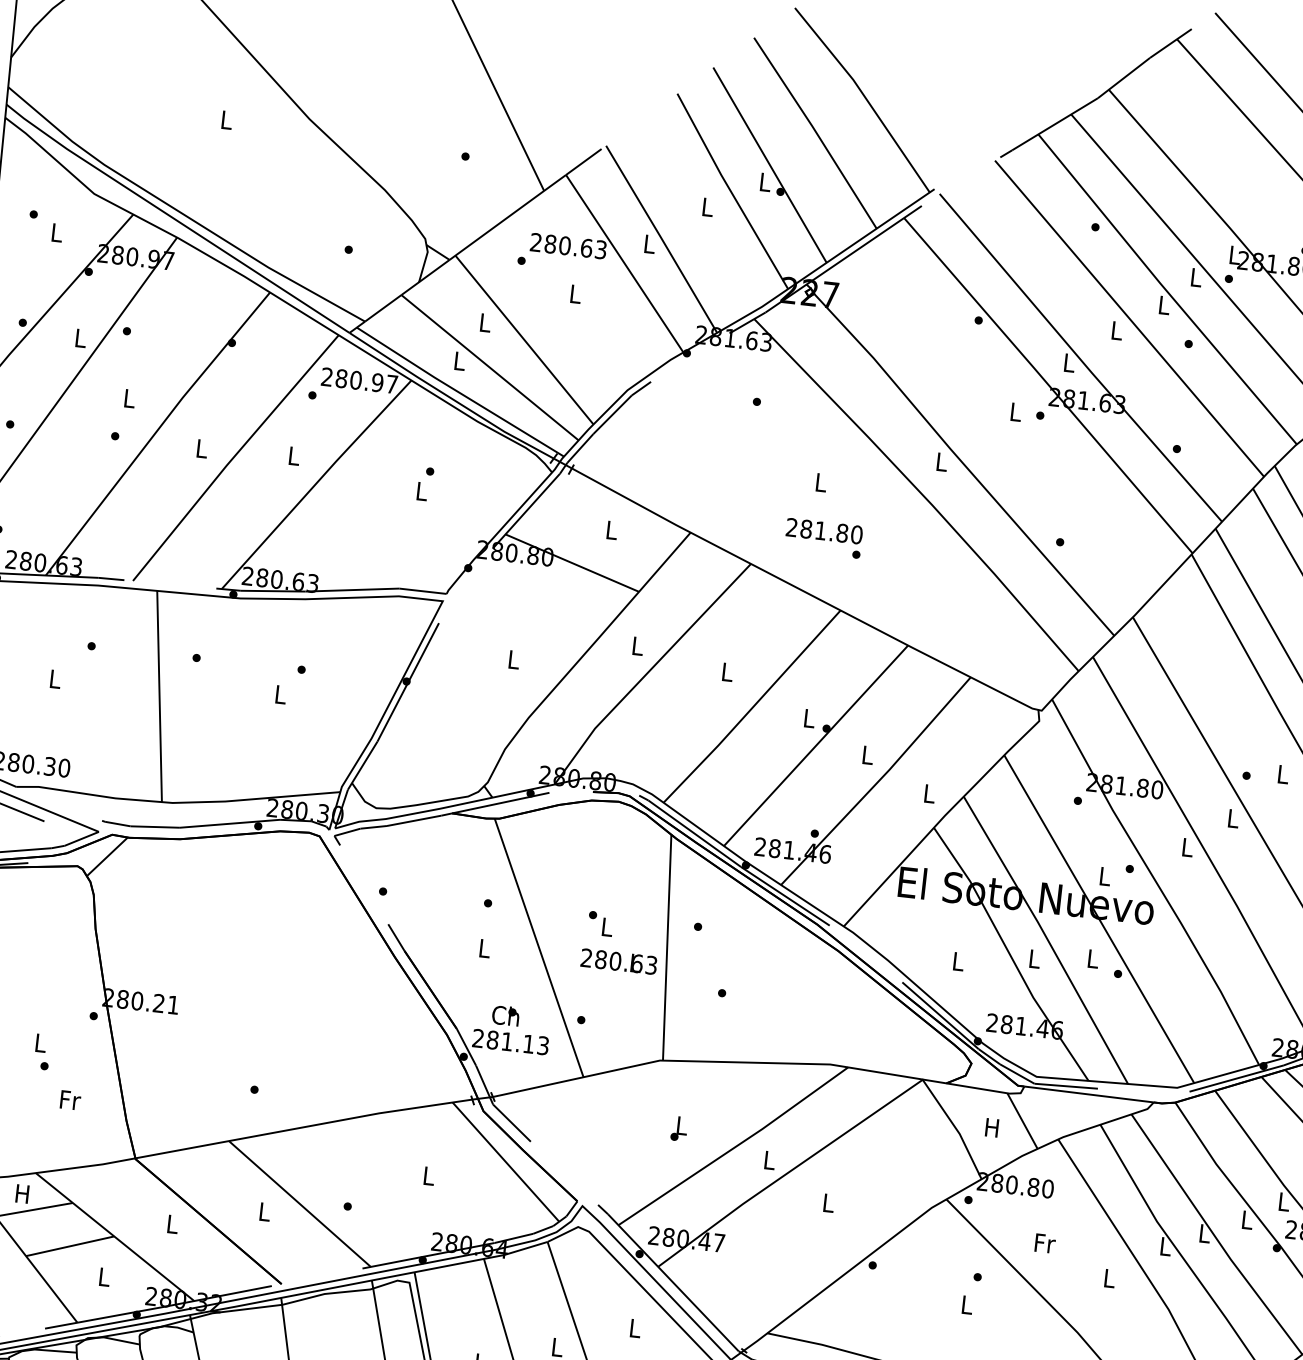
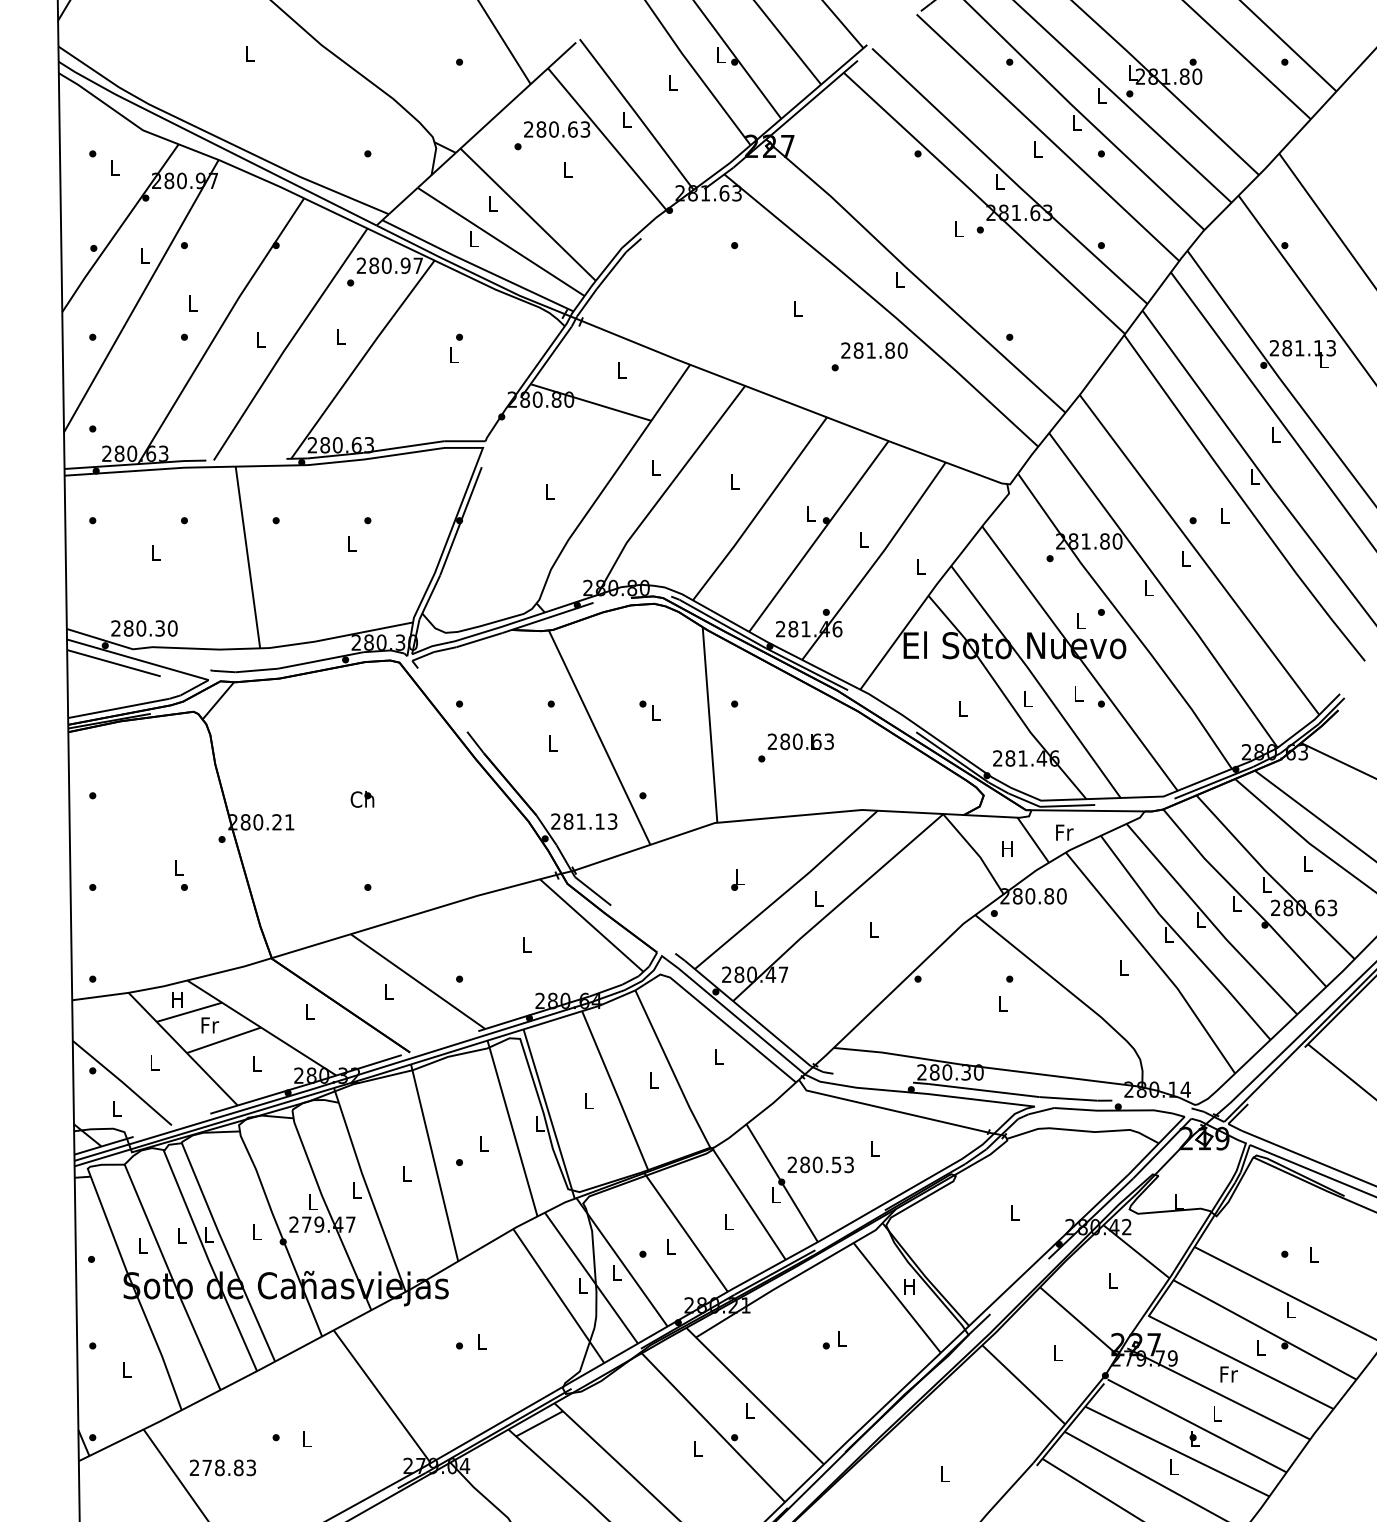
text: (824, 531) -> (874, 350), moved
text: (618, 961) -> (800, 741), moved
text: (505, 1015) -> (362, 799), moved
text: (70, 1100) -> (210, 1025), moved
text: (1044, 1243) -> (1064, 832), moved

